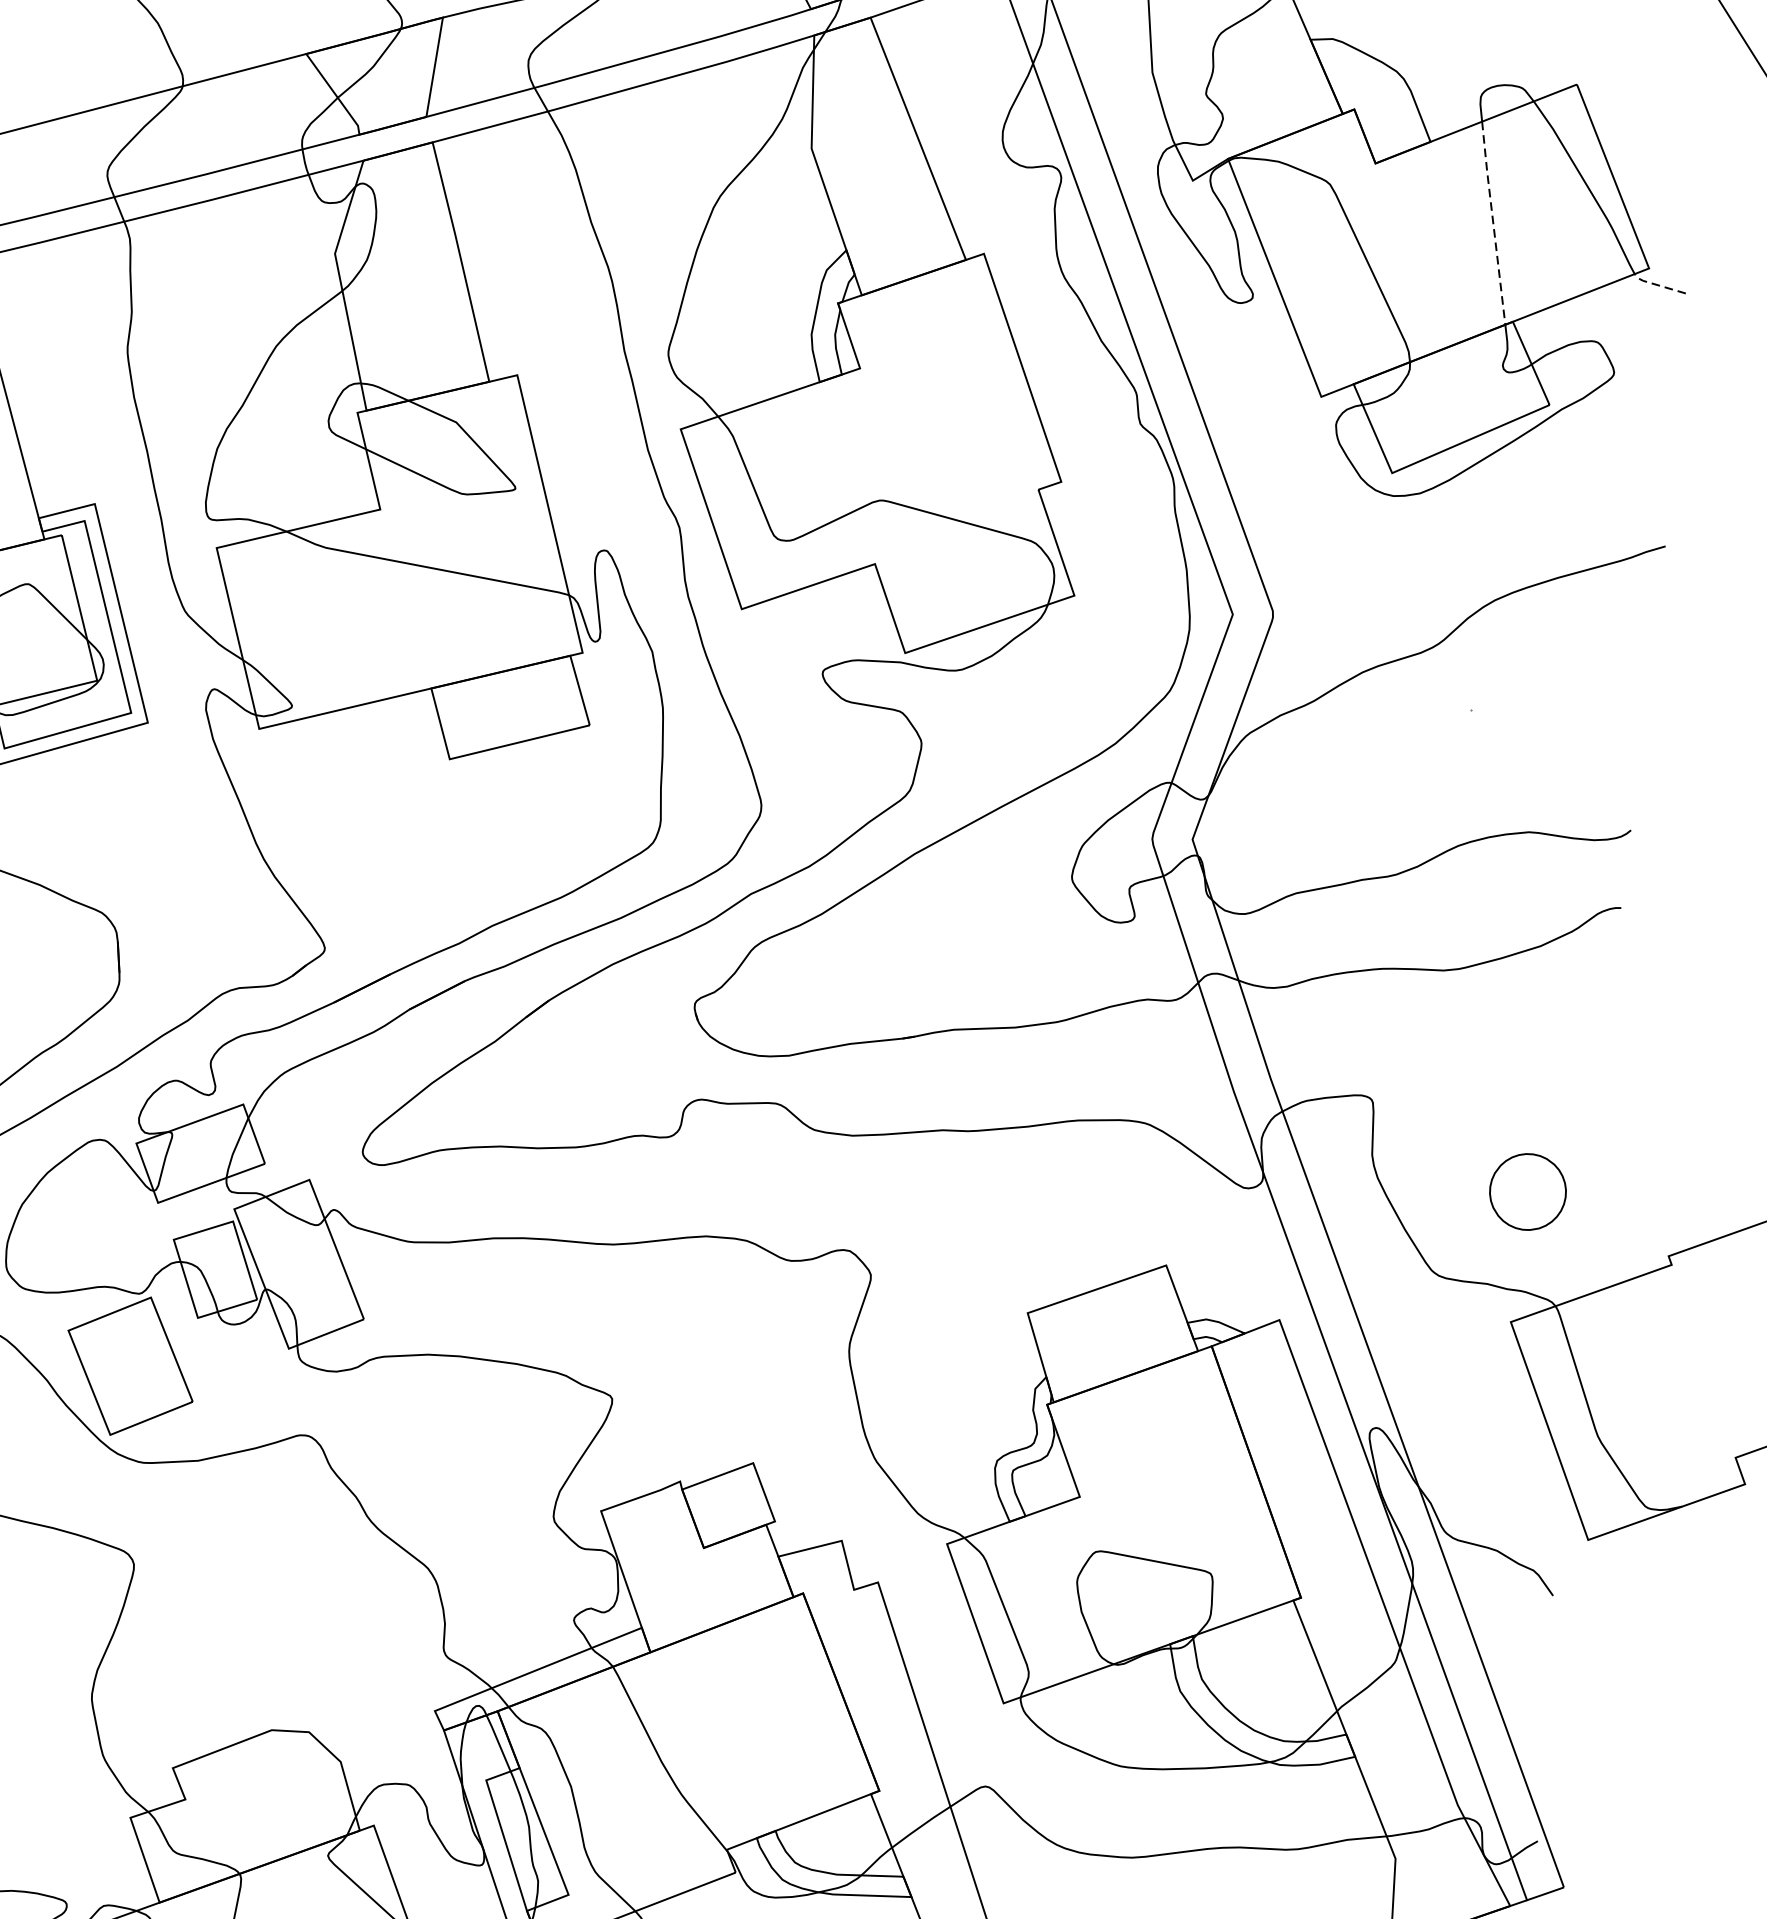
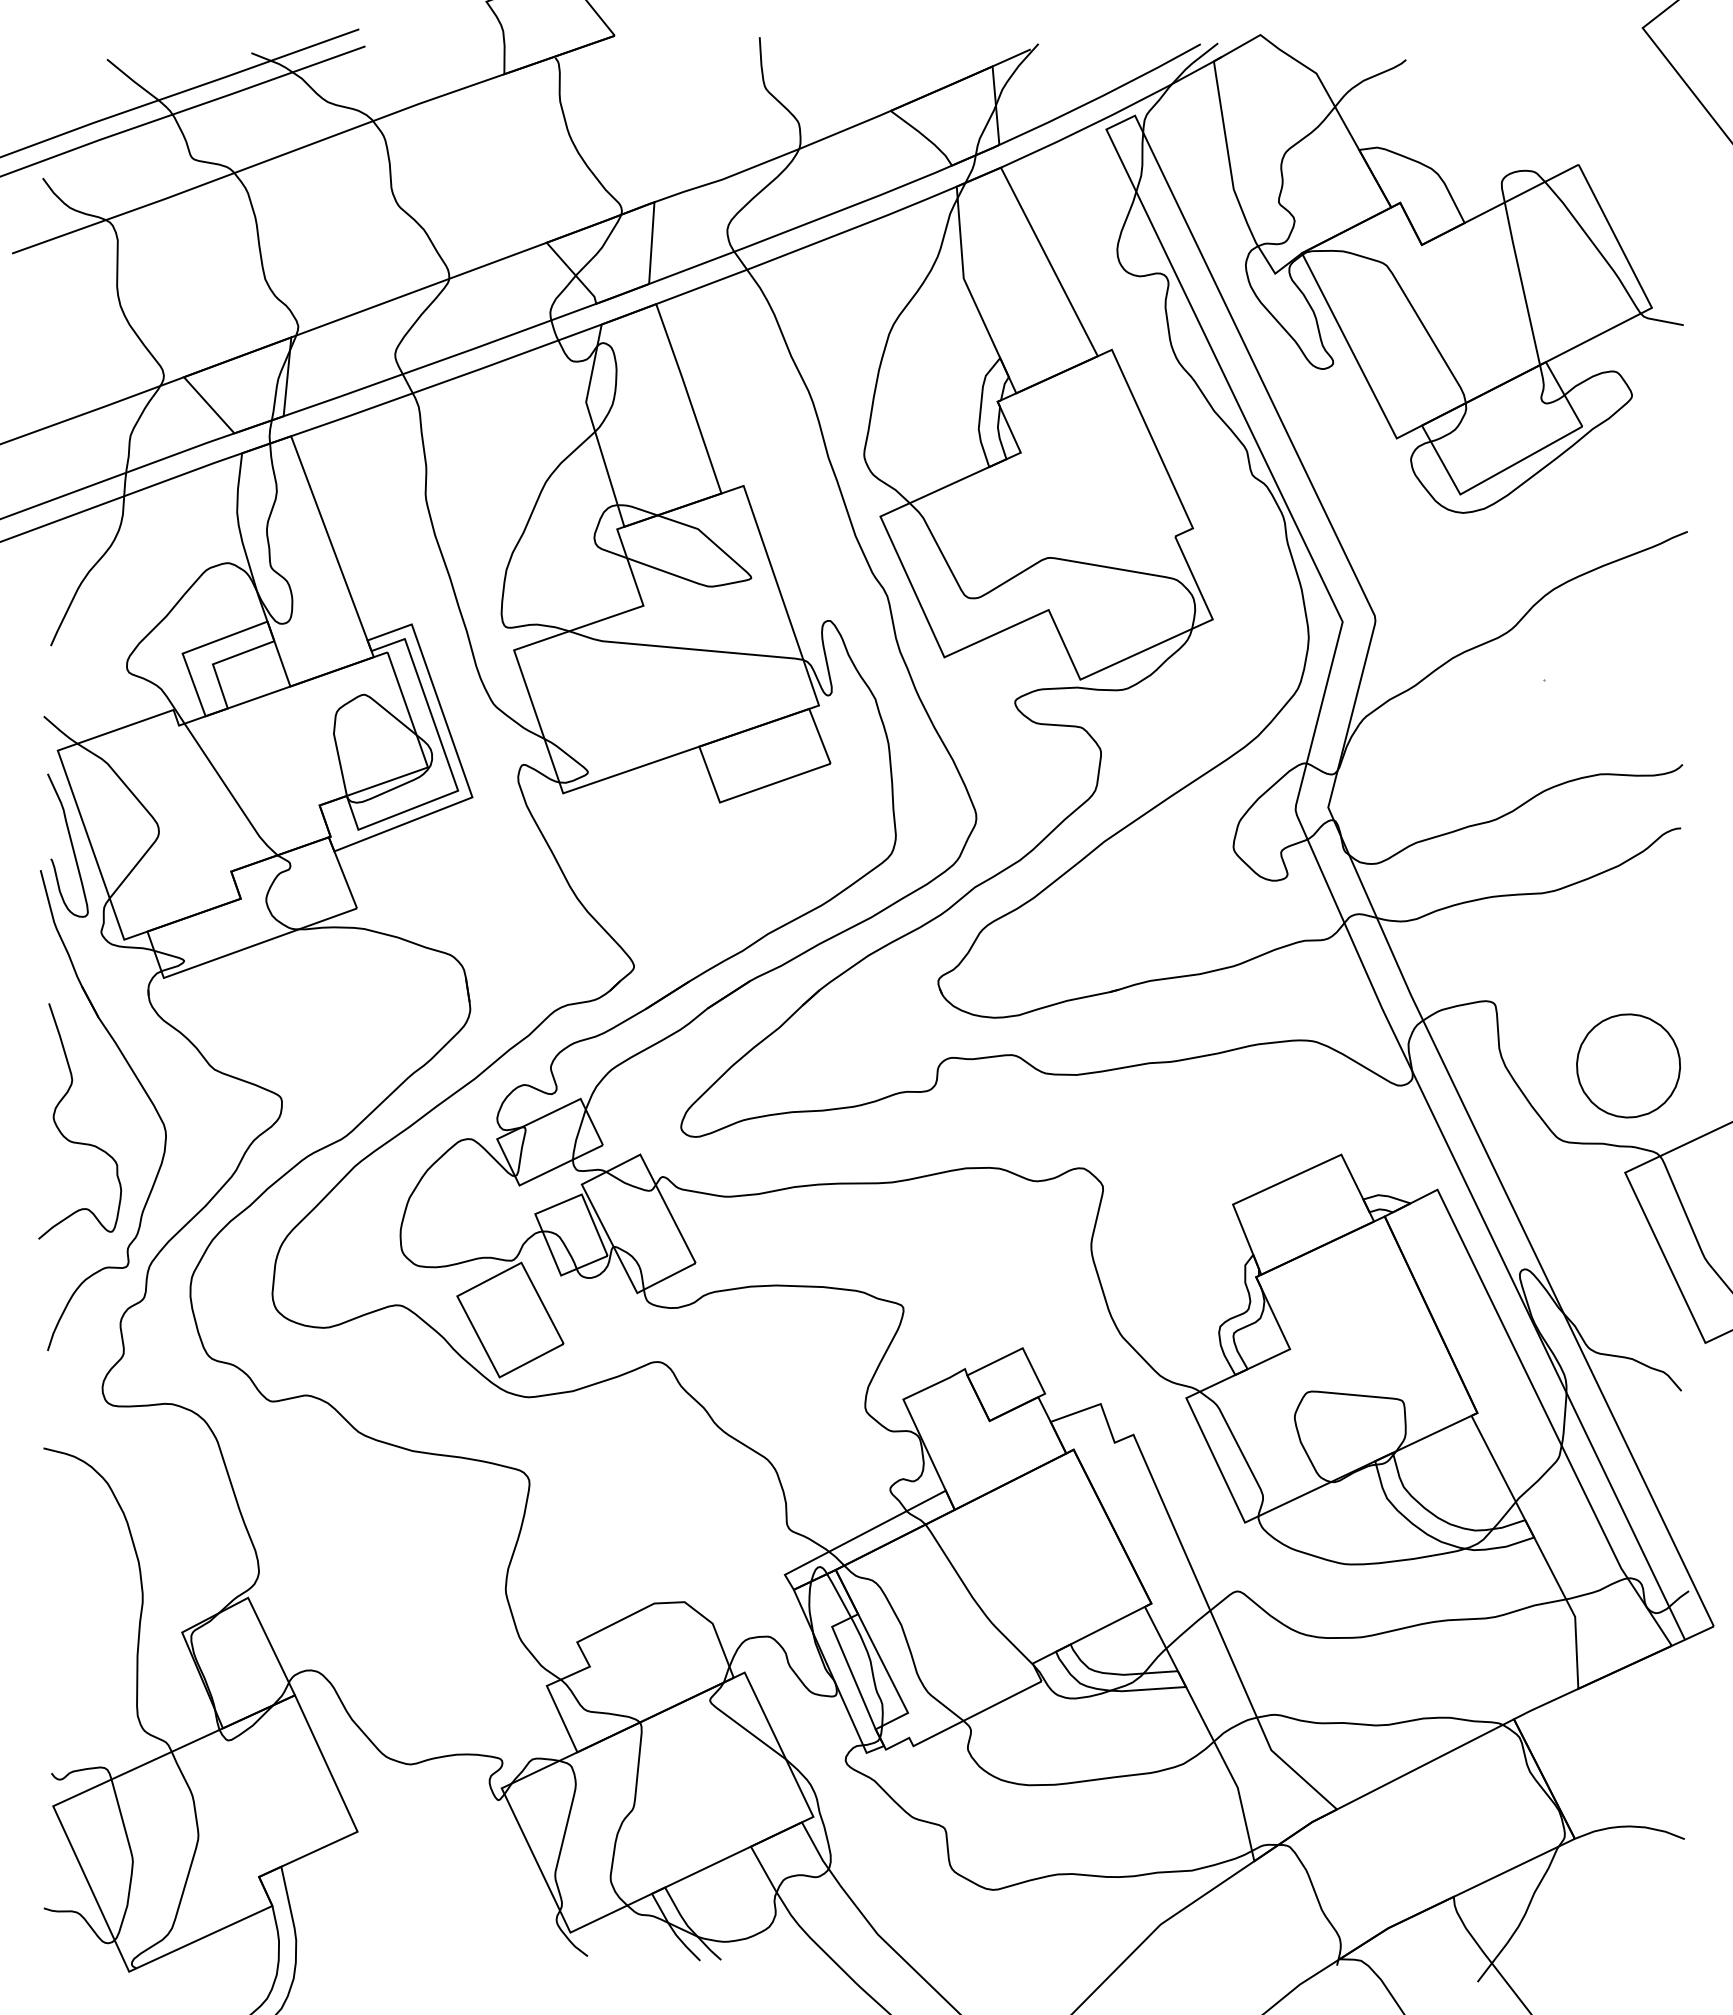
line: (1492, 222) -> (1521, 283), dashed -> solid
line: (1656, 284) -> (1659, 320), dashed -> solid
part: (1528, 1191) -> (1628, 1065), size x1.67

